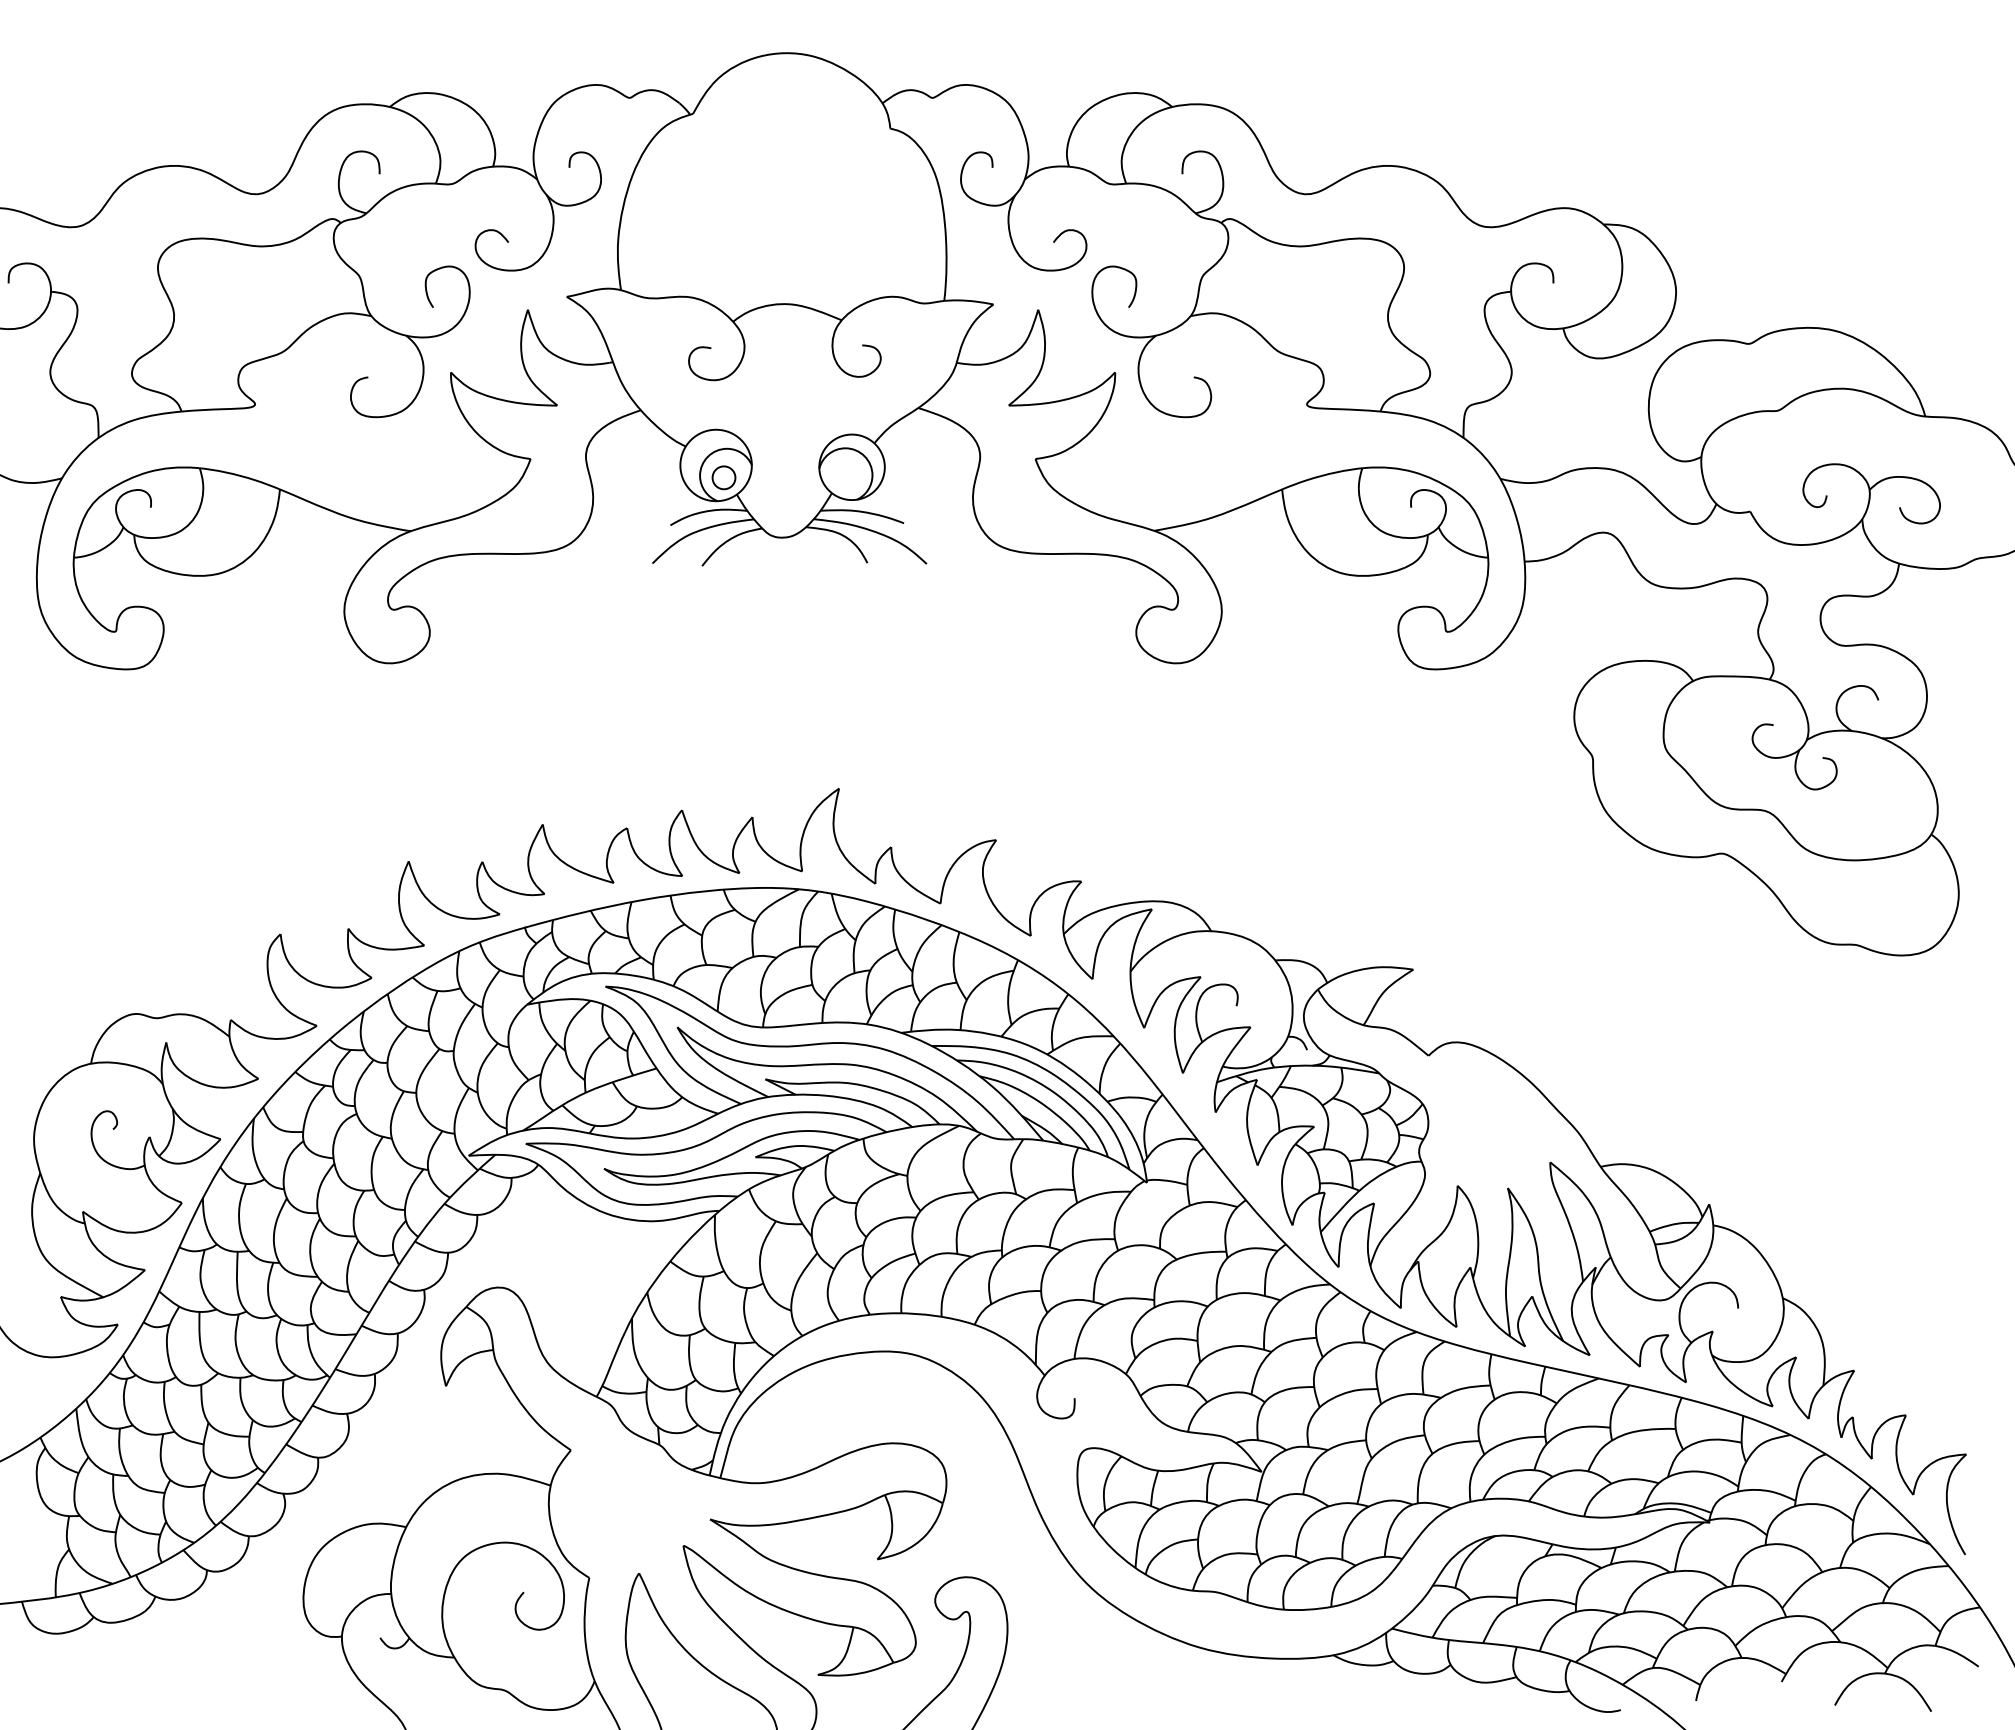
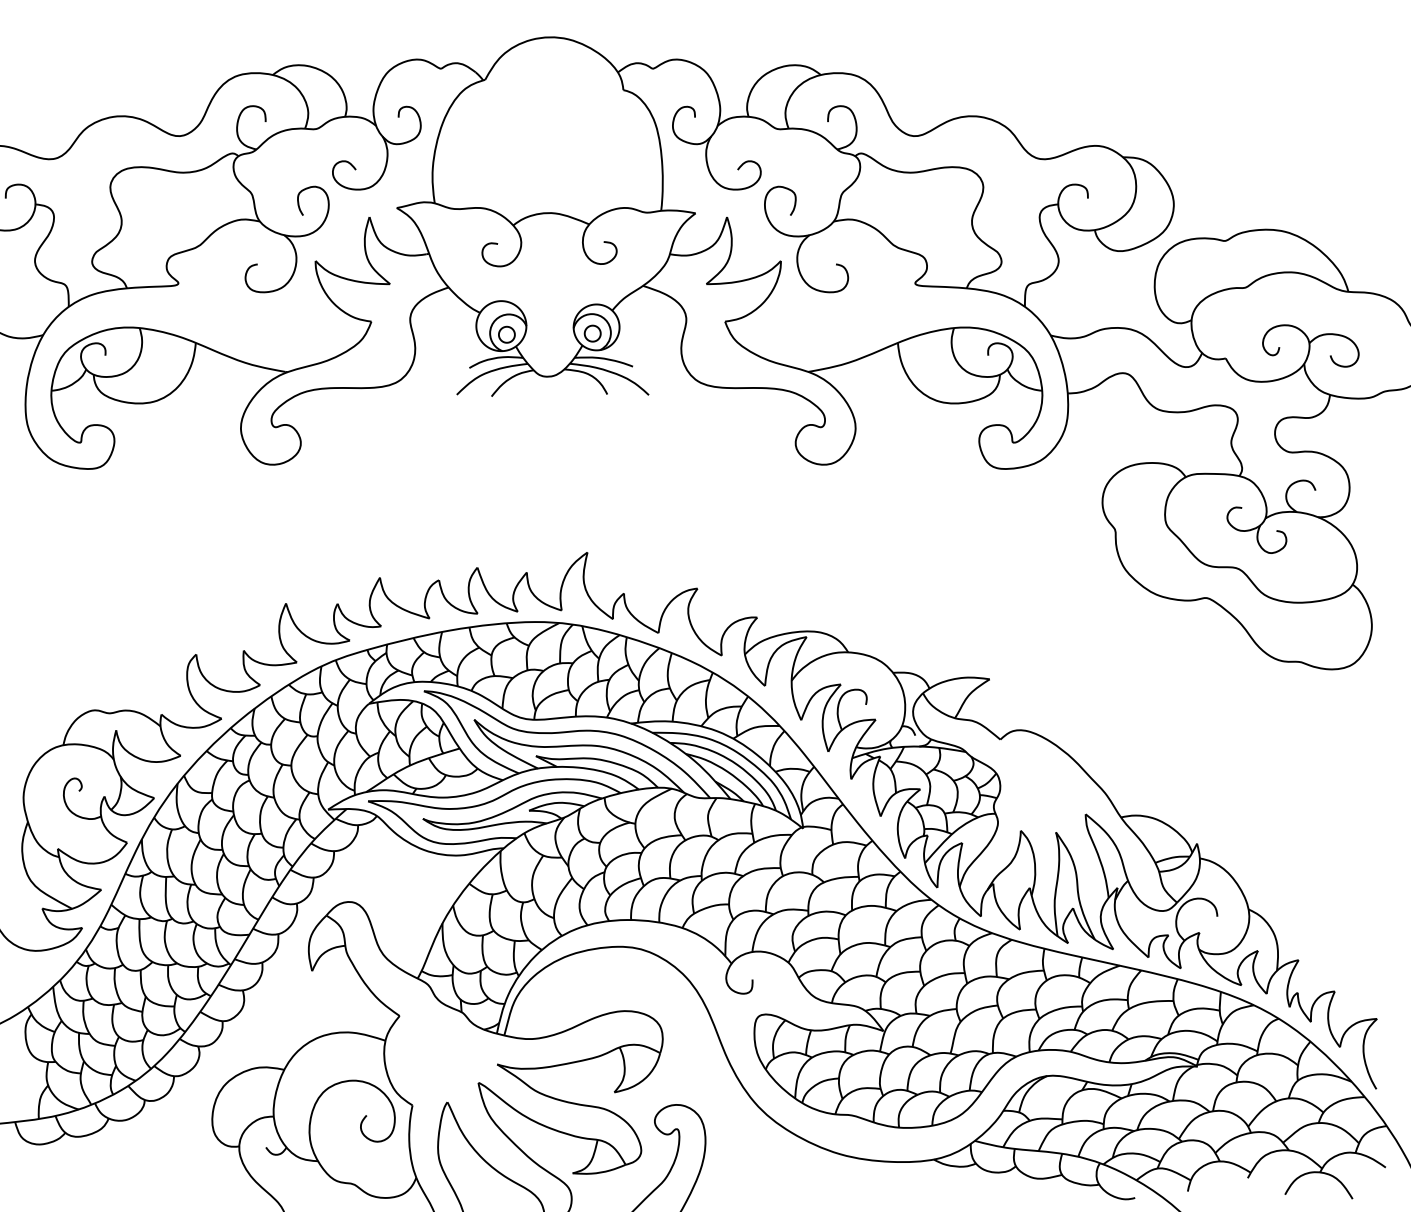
part: (846, 475) -> (592, 333), added

